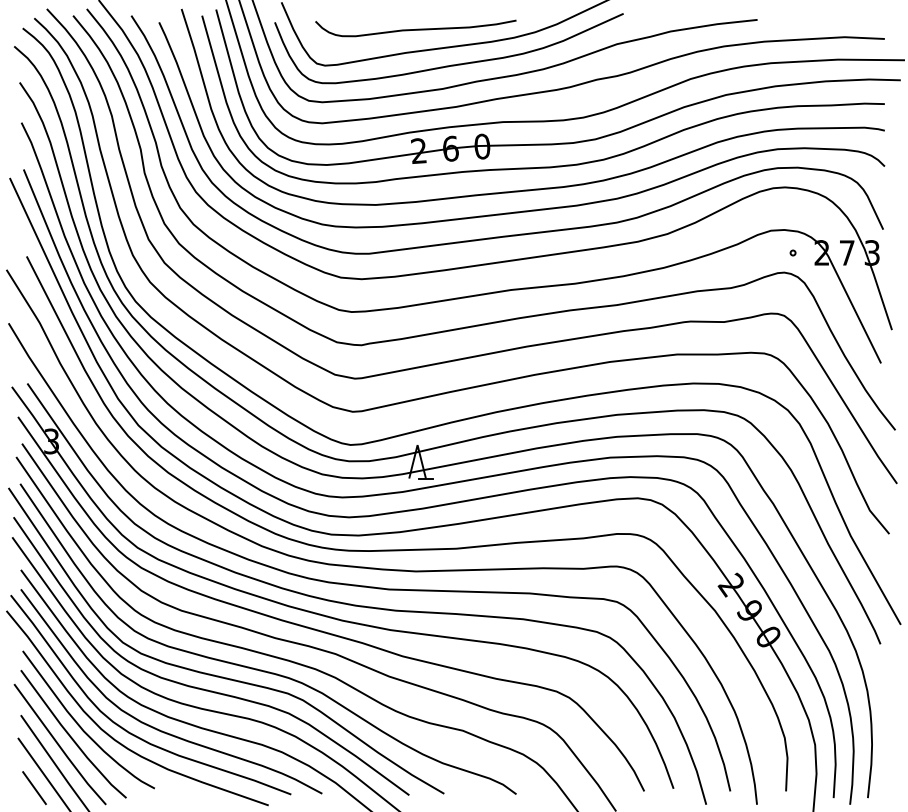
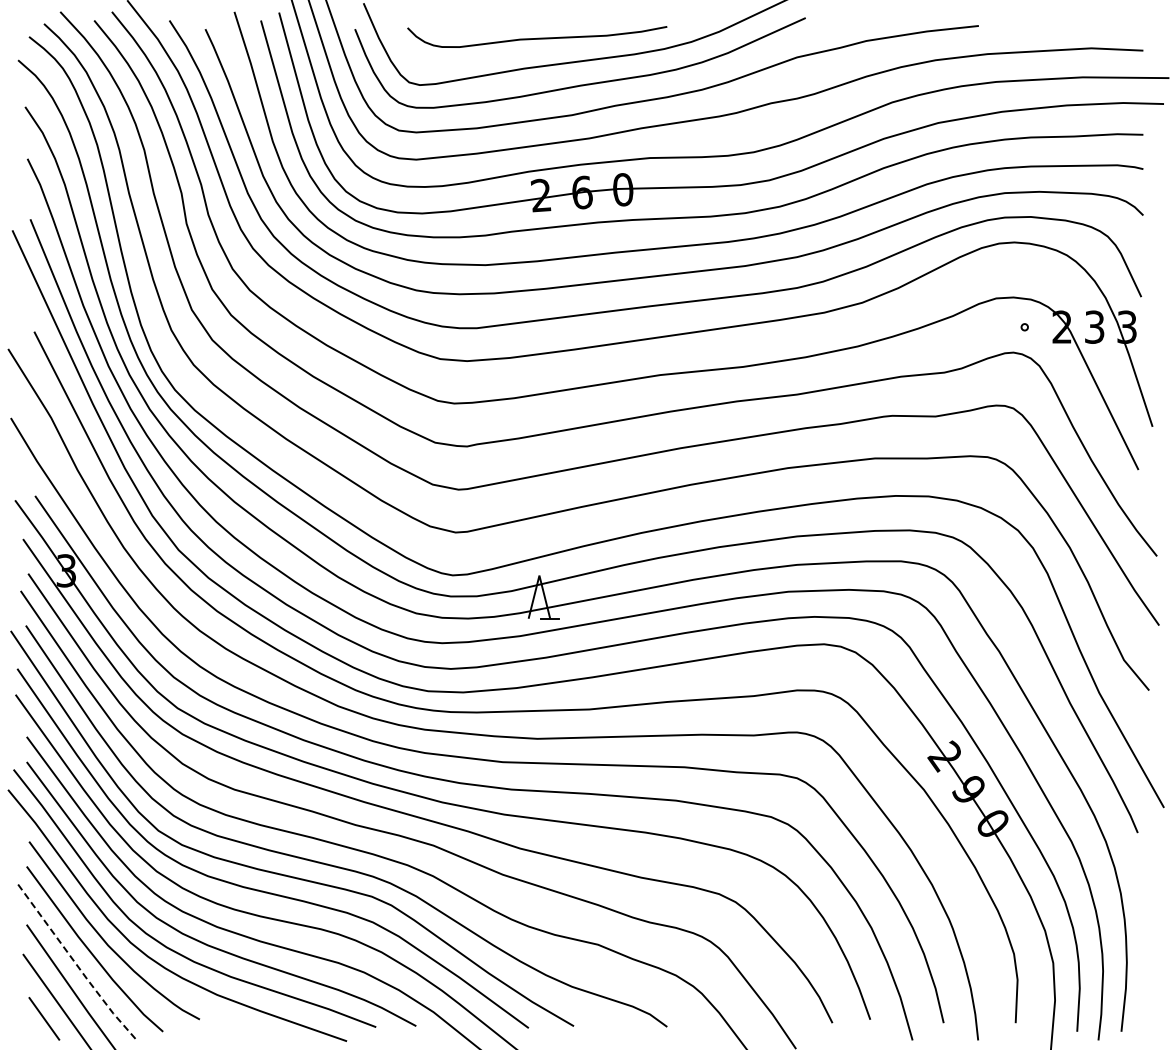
text: (847, 252) -> (1094, 326), 7 -> 3
line: (59, 746) -> (76, 964), solid -> dashed

